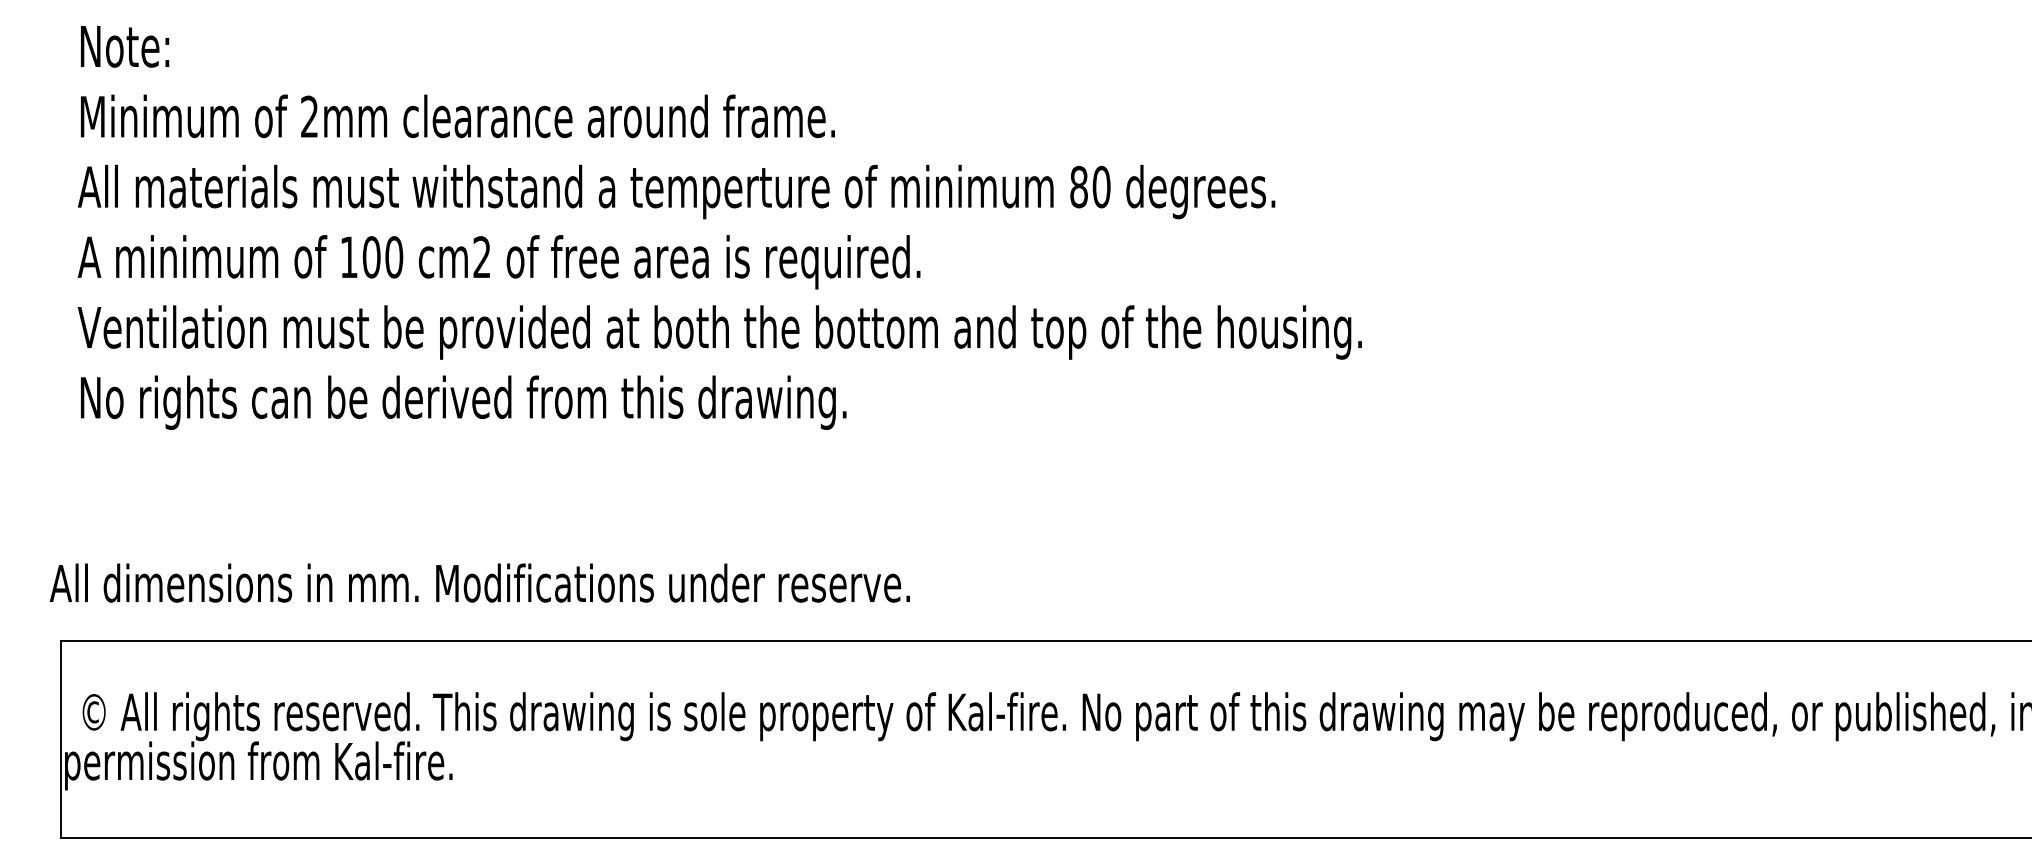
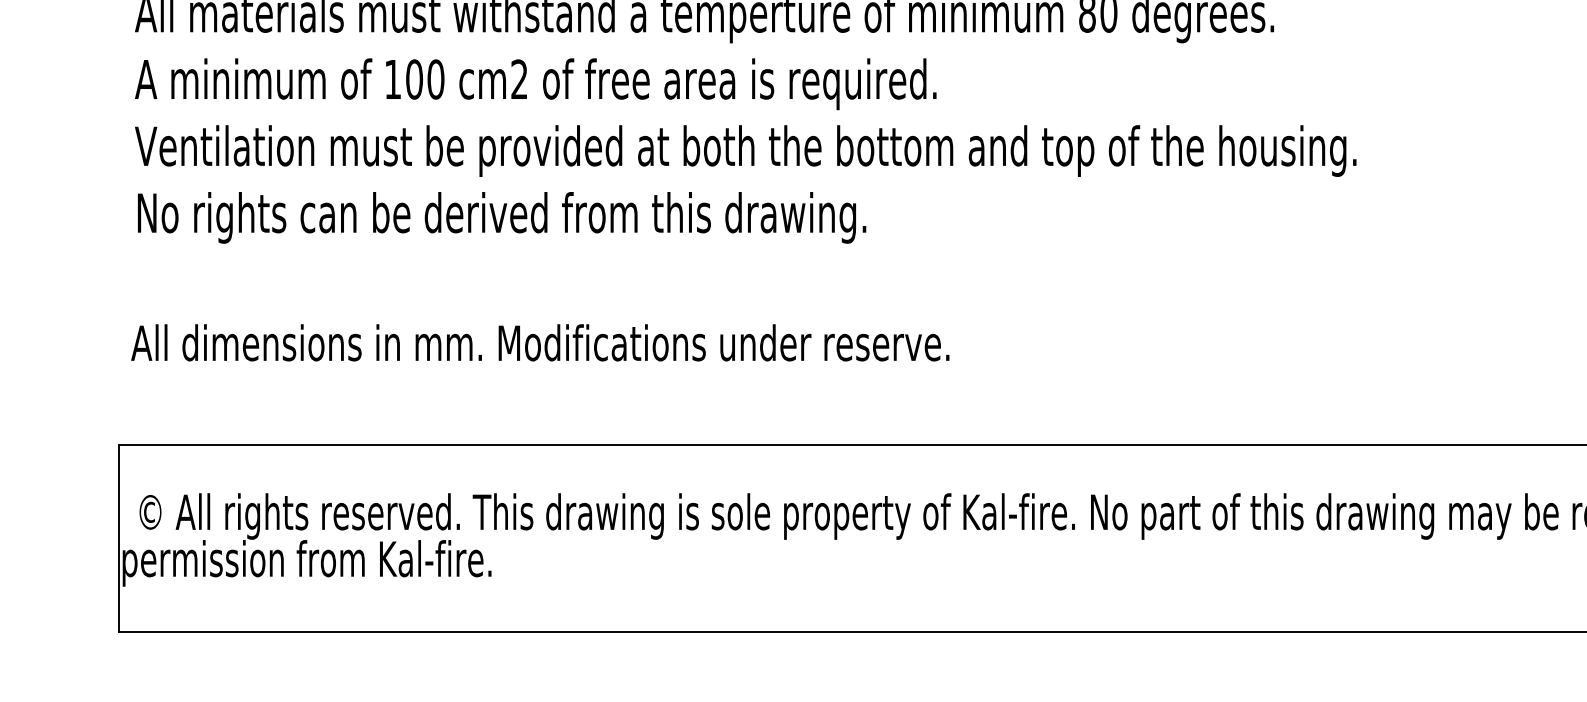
text: (479, 582) -> (539, 342), moved

